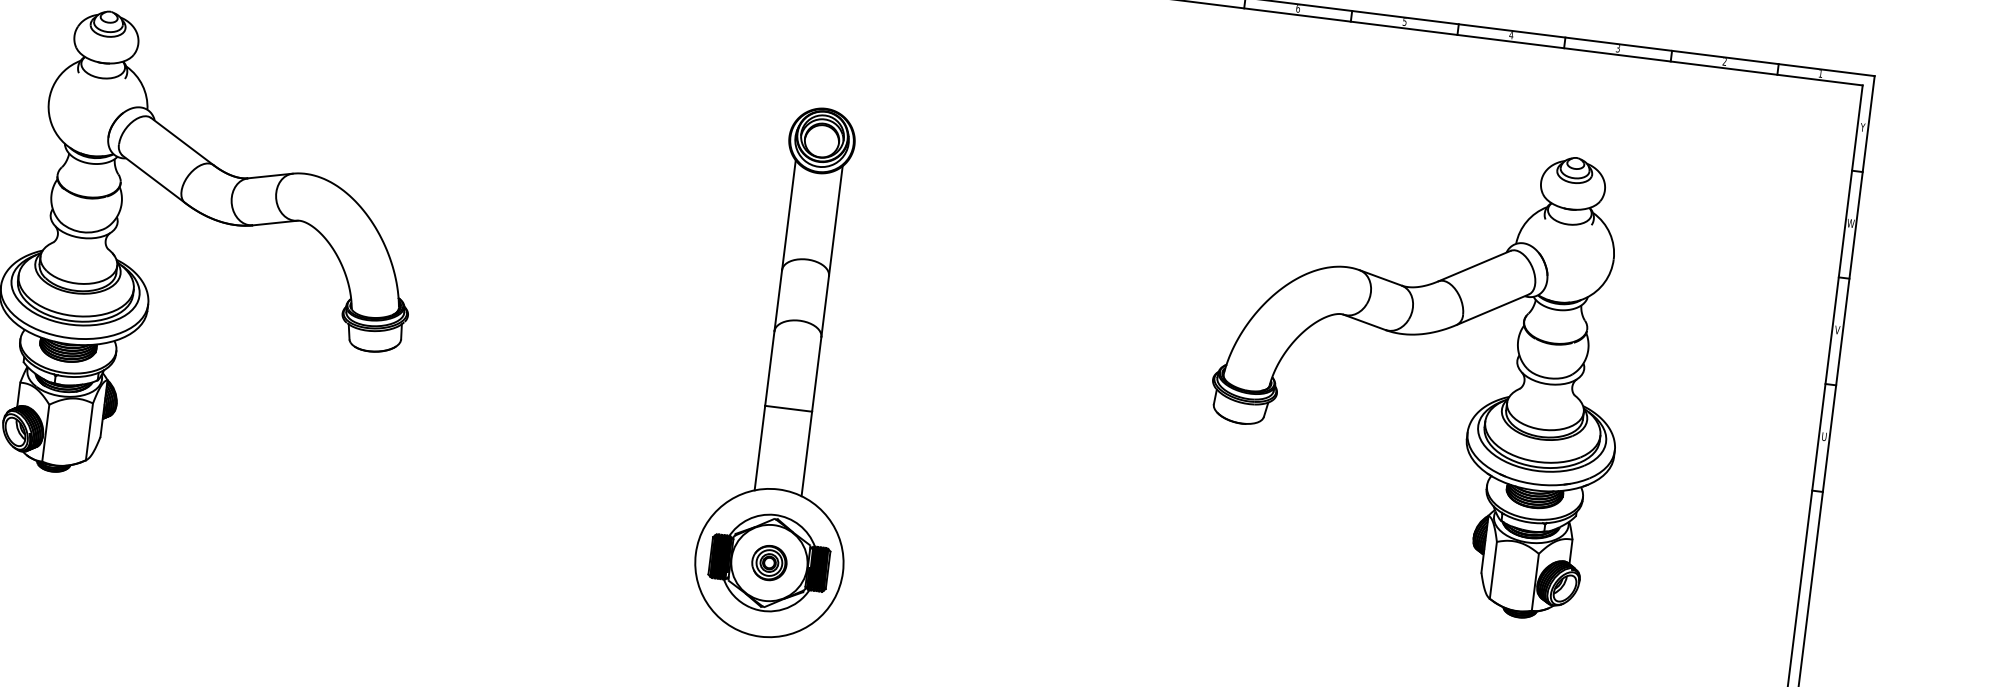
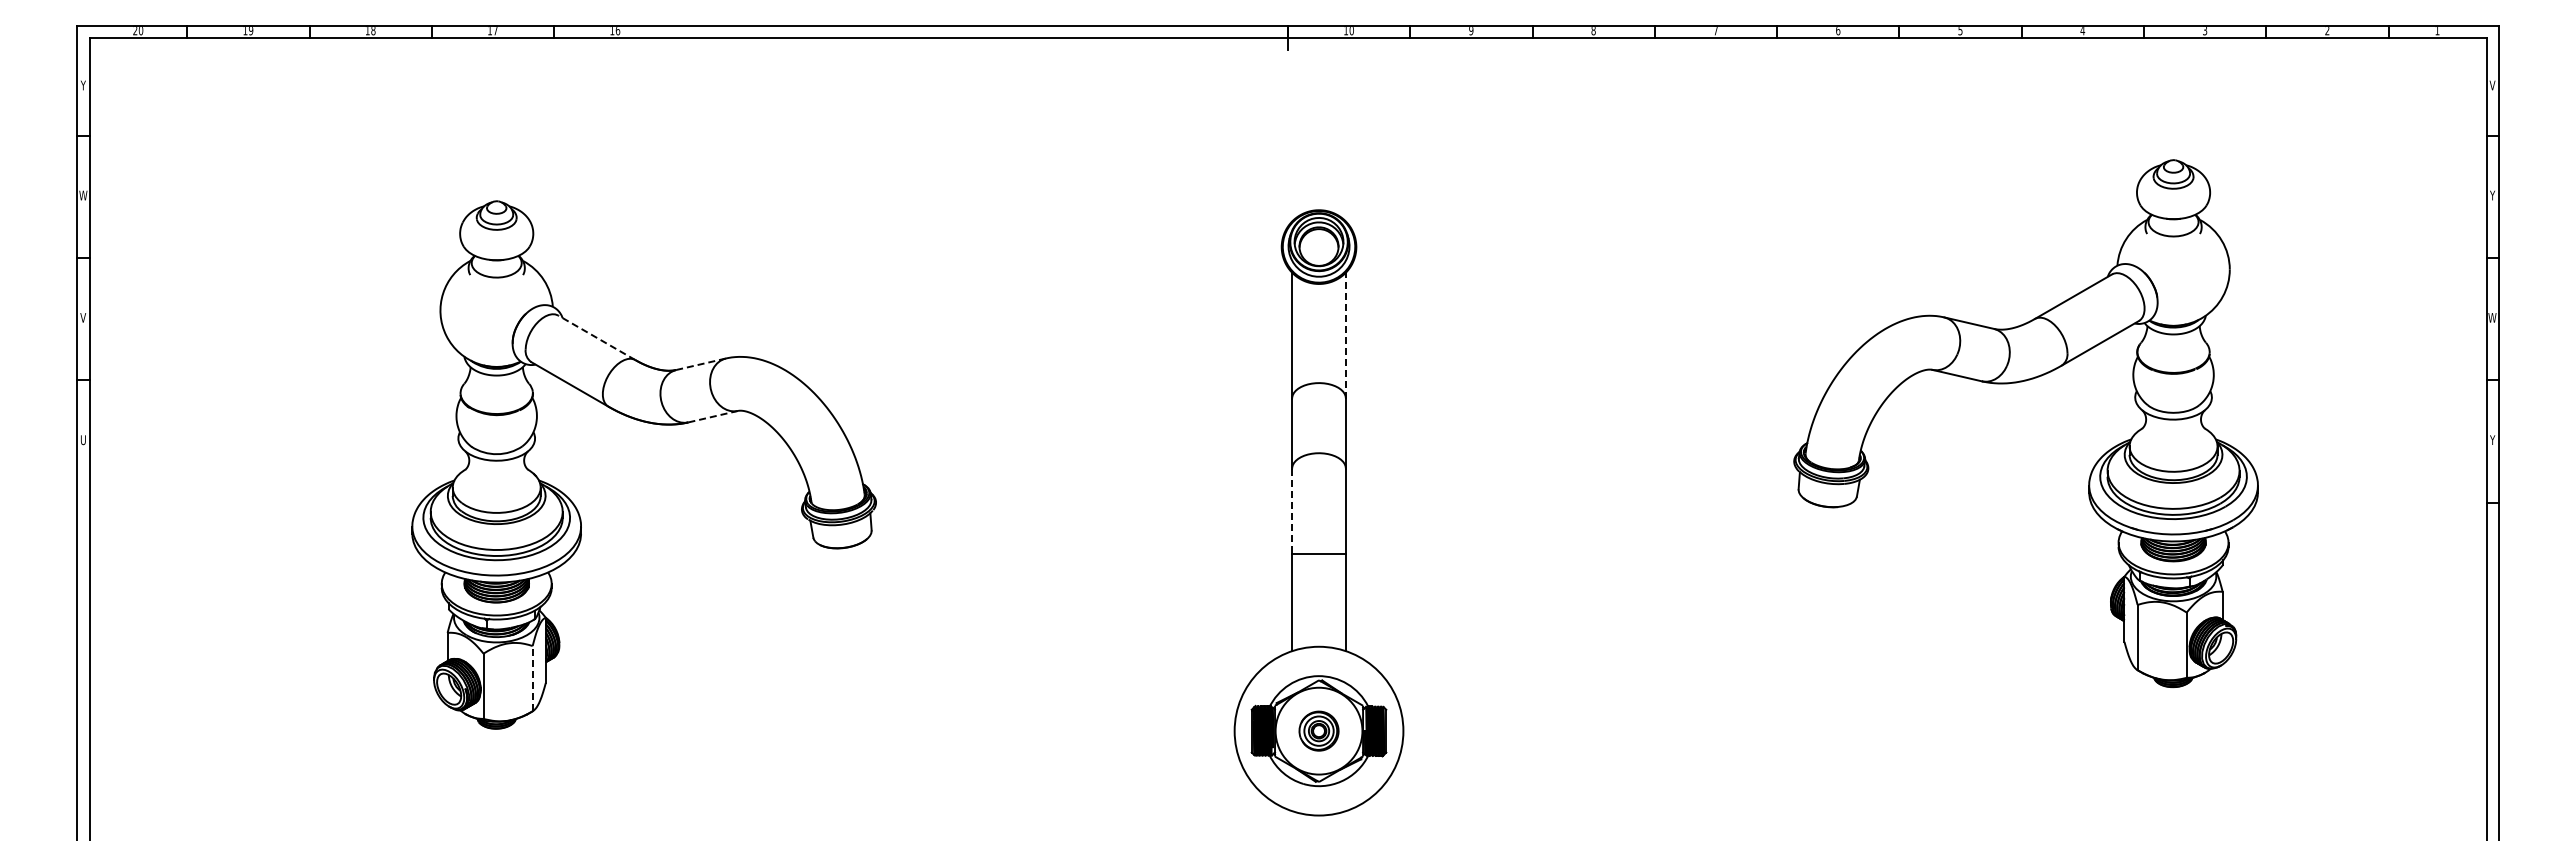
text: (1862, 126) -> (2492, 84), Y -> V
line: (182, 141) -> (596, 337), solid -> dashed
line: (269, 176) -> (700, 364), solid -> dashed
line: (835, 220) -> (1345, 335), solid -> dashed
line: (275, 222) -> (713, 416), solid -> dashed
text: (1850, 223) -> (2492, 195), W -> Y
text: (1837, 329) -> (2492, 317), V -> W
line: (770, 368) -> (1292, 511), solid -> dashed
line: (89, 431) -> (532, 678), solid -> dashed
text: (1824, 437) -> (2492, 440), U -> Y

